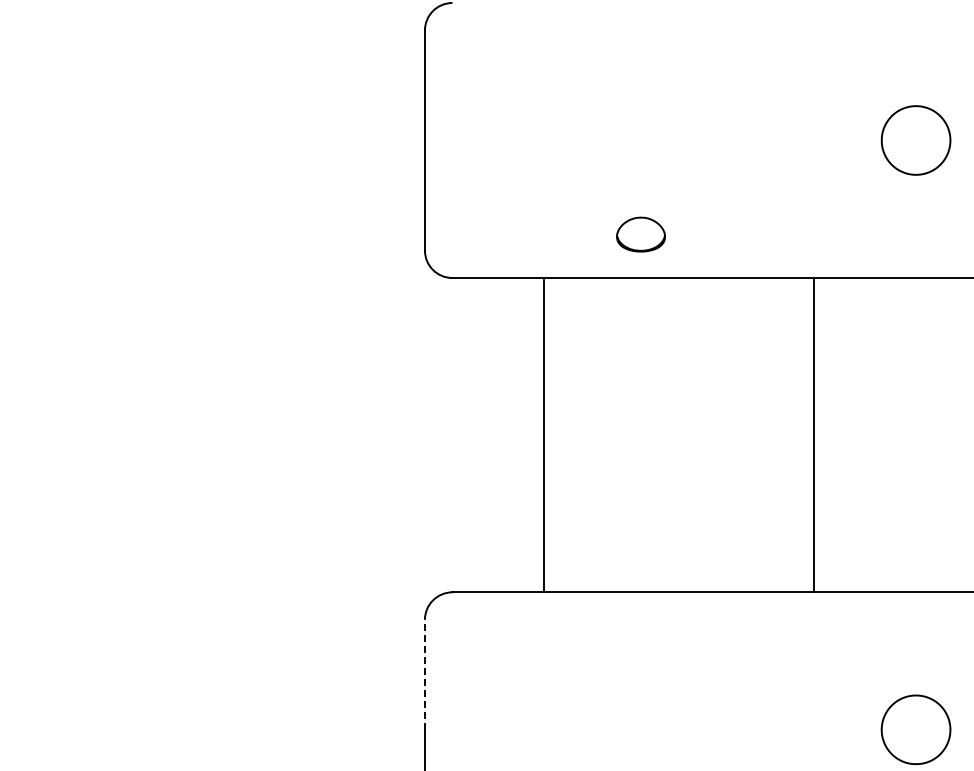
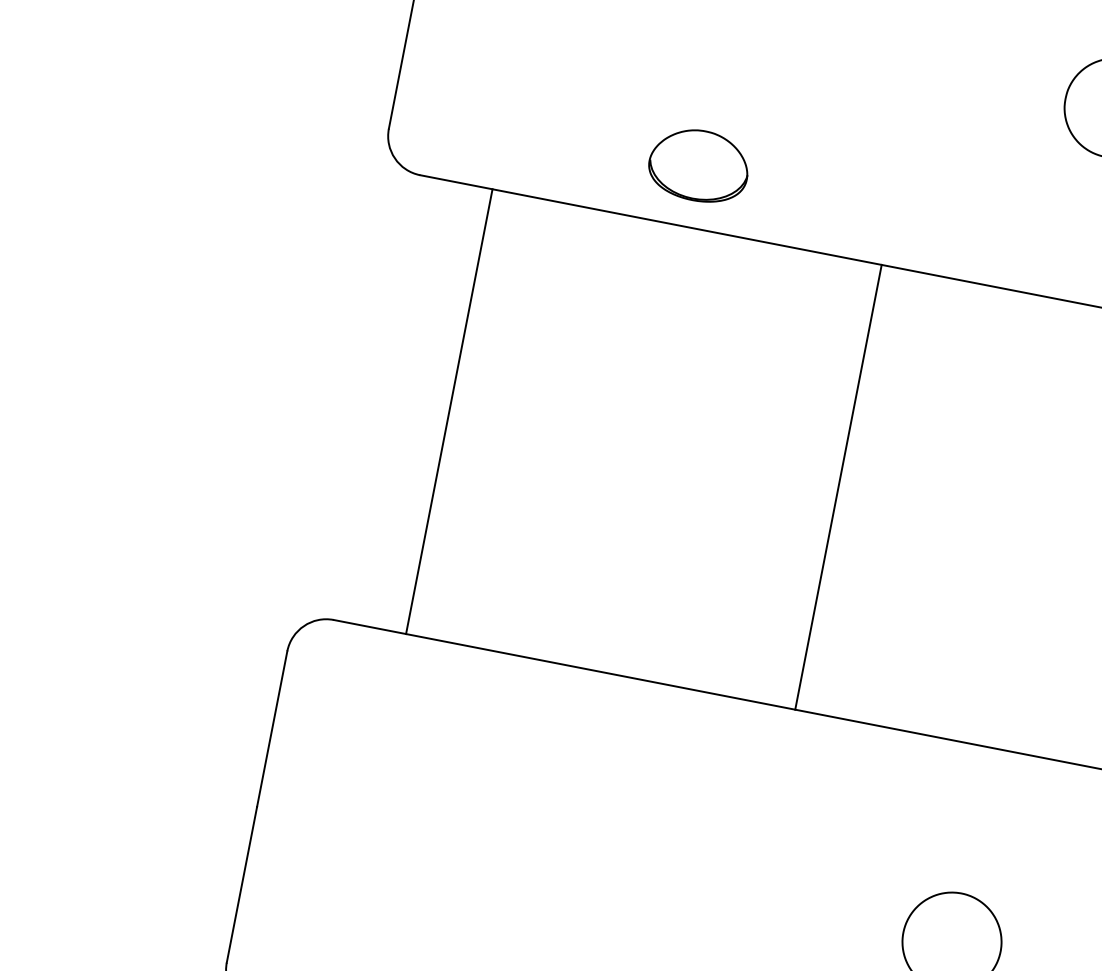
part: (640, 234) -> (698, 165), size x1.43
line: (543, 435) -> (449, 412), moved
line: (813, 435) -> (838, 487), moved
line: (424, 674) -> (271, 728), dashed -> solid

